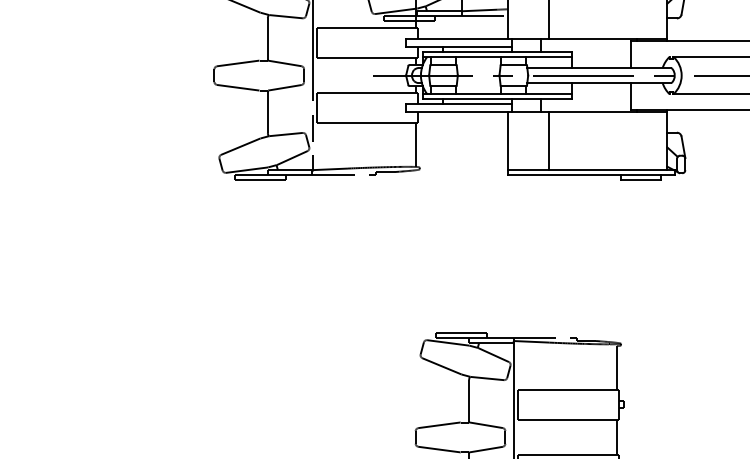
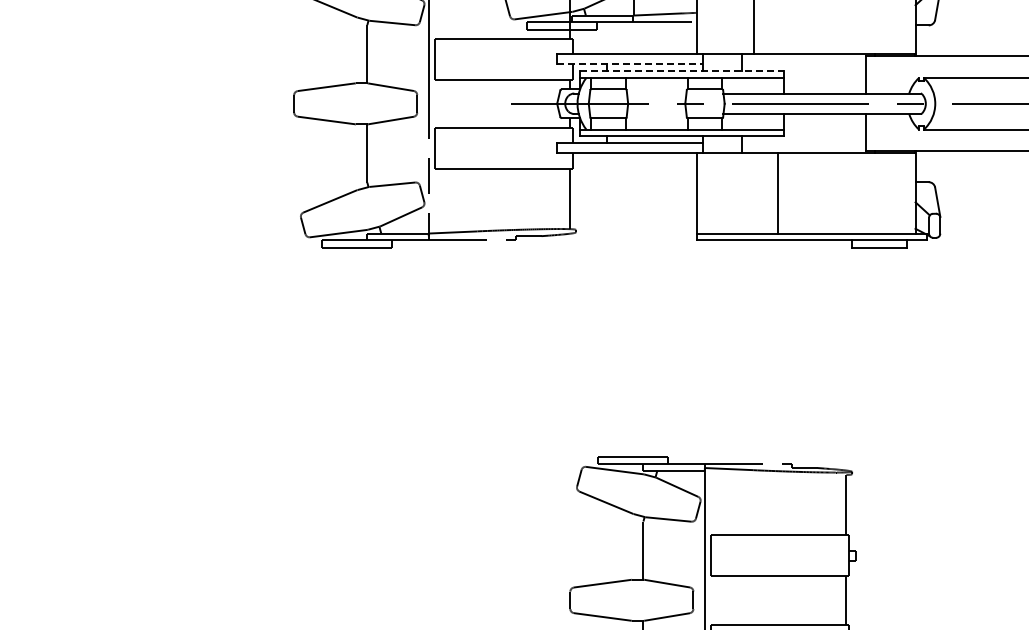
line: (459, 46) -> (630, 64), solid -> dashed
line: (497, 52) -> (682, 71), solid -> dashed
line: (549, 140) -> (777, 193), moved

